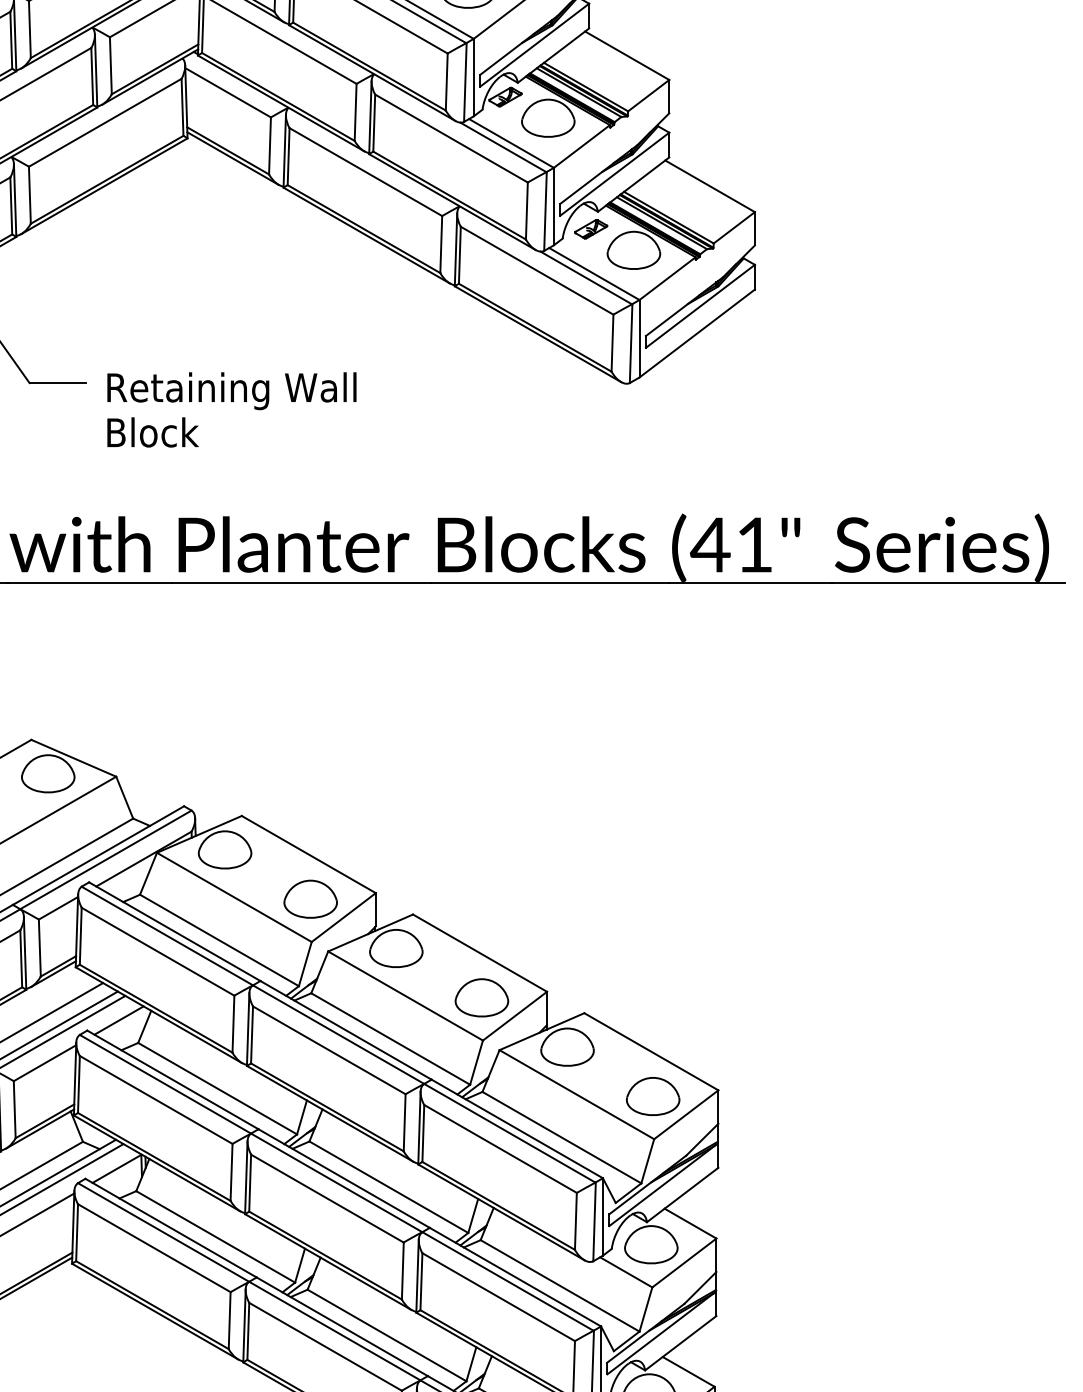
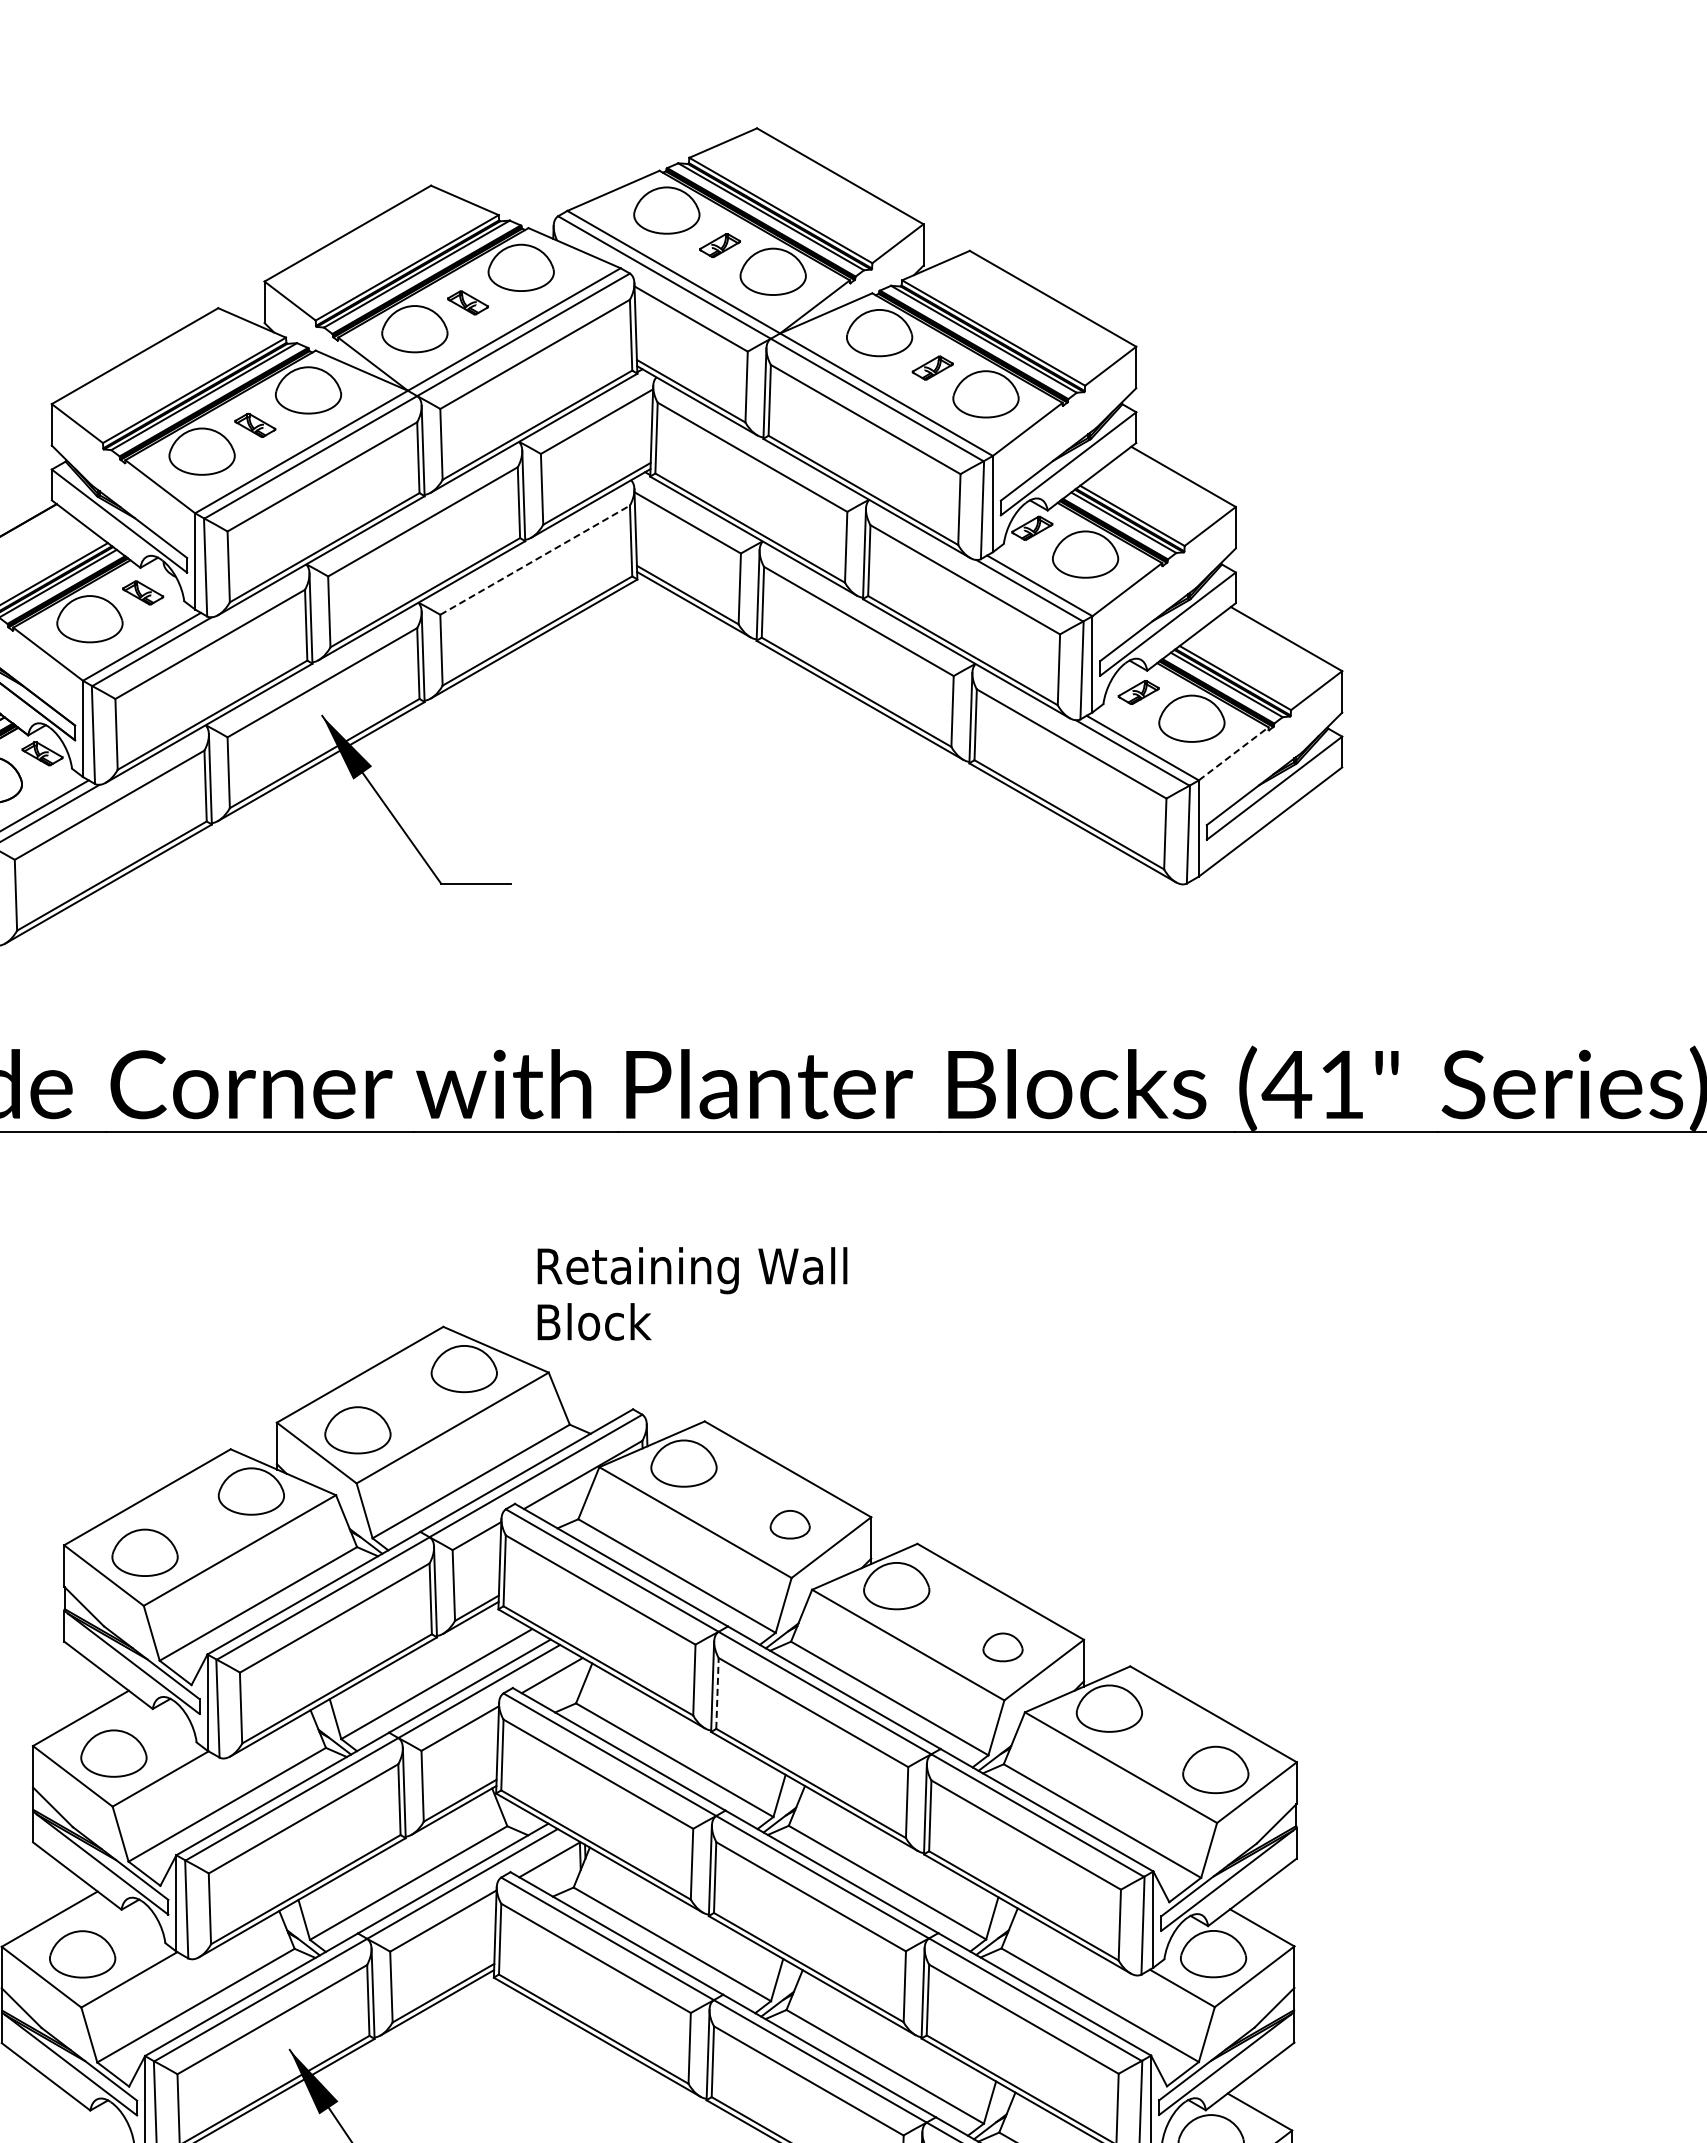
line: (105, 122) -> (535, 559), solid -> dashed
line: (667, 278) -> (1233, 753), solid -> dashed
text: (231, 409) -> (692, 1293), moved
part: (310, 898) -> (789, 1524), size x0.6
part: (481, 997) -> (1002, 1647), size x0.6
line: (252, 1034) -> (717, 1692), solid -> dashed

